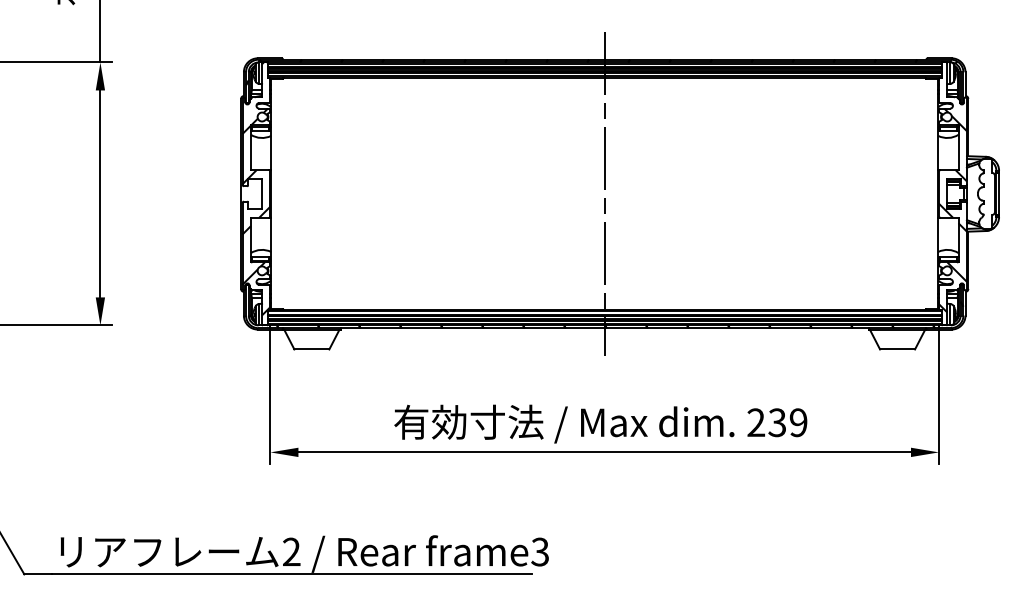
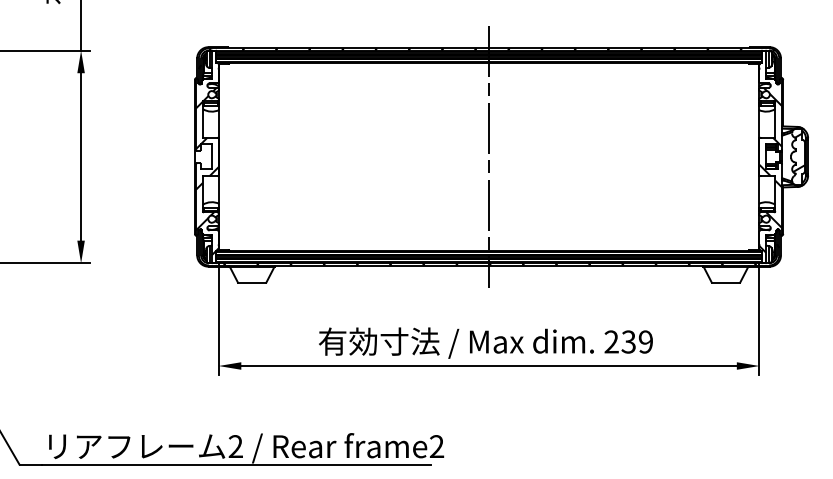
hatch: (987, 188) -> (798, 152), added
text: (540, 552) -> (437, 447), frame3 -> frame2

